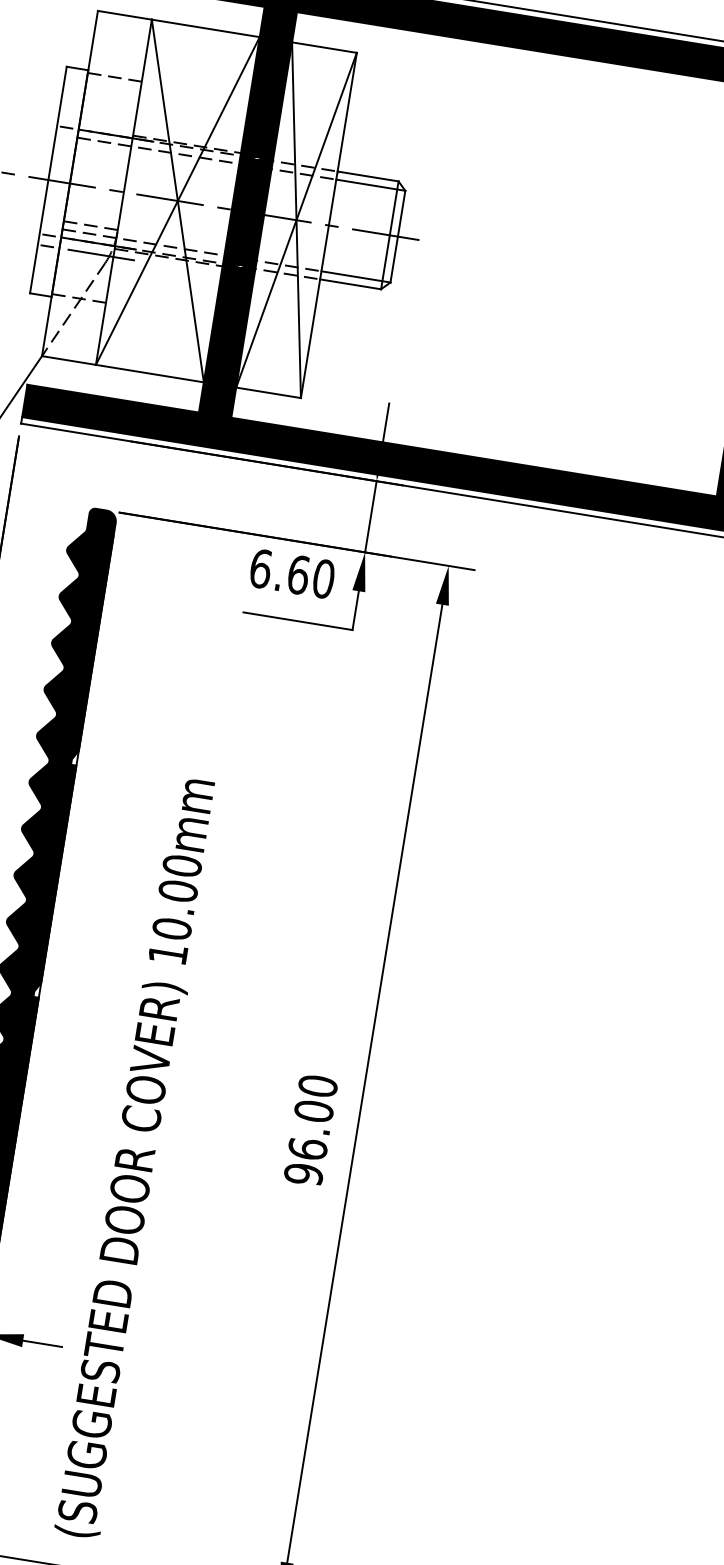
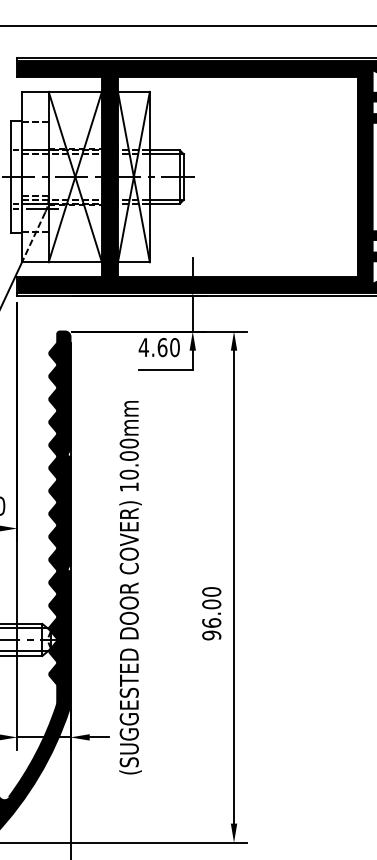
text: (260, 568) -> (143, 347), 6.60 -> 4.60
text: (137, 1157) -> (130, 587), moved

